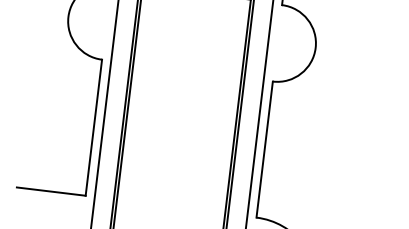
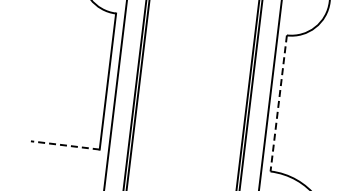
line: (264, 149) -> (278, 103), solid -> dashed
line: (51, 191) -> (65, 145), solid -> dashed

